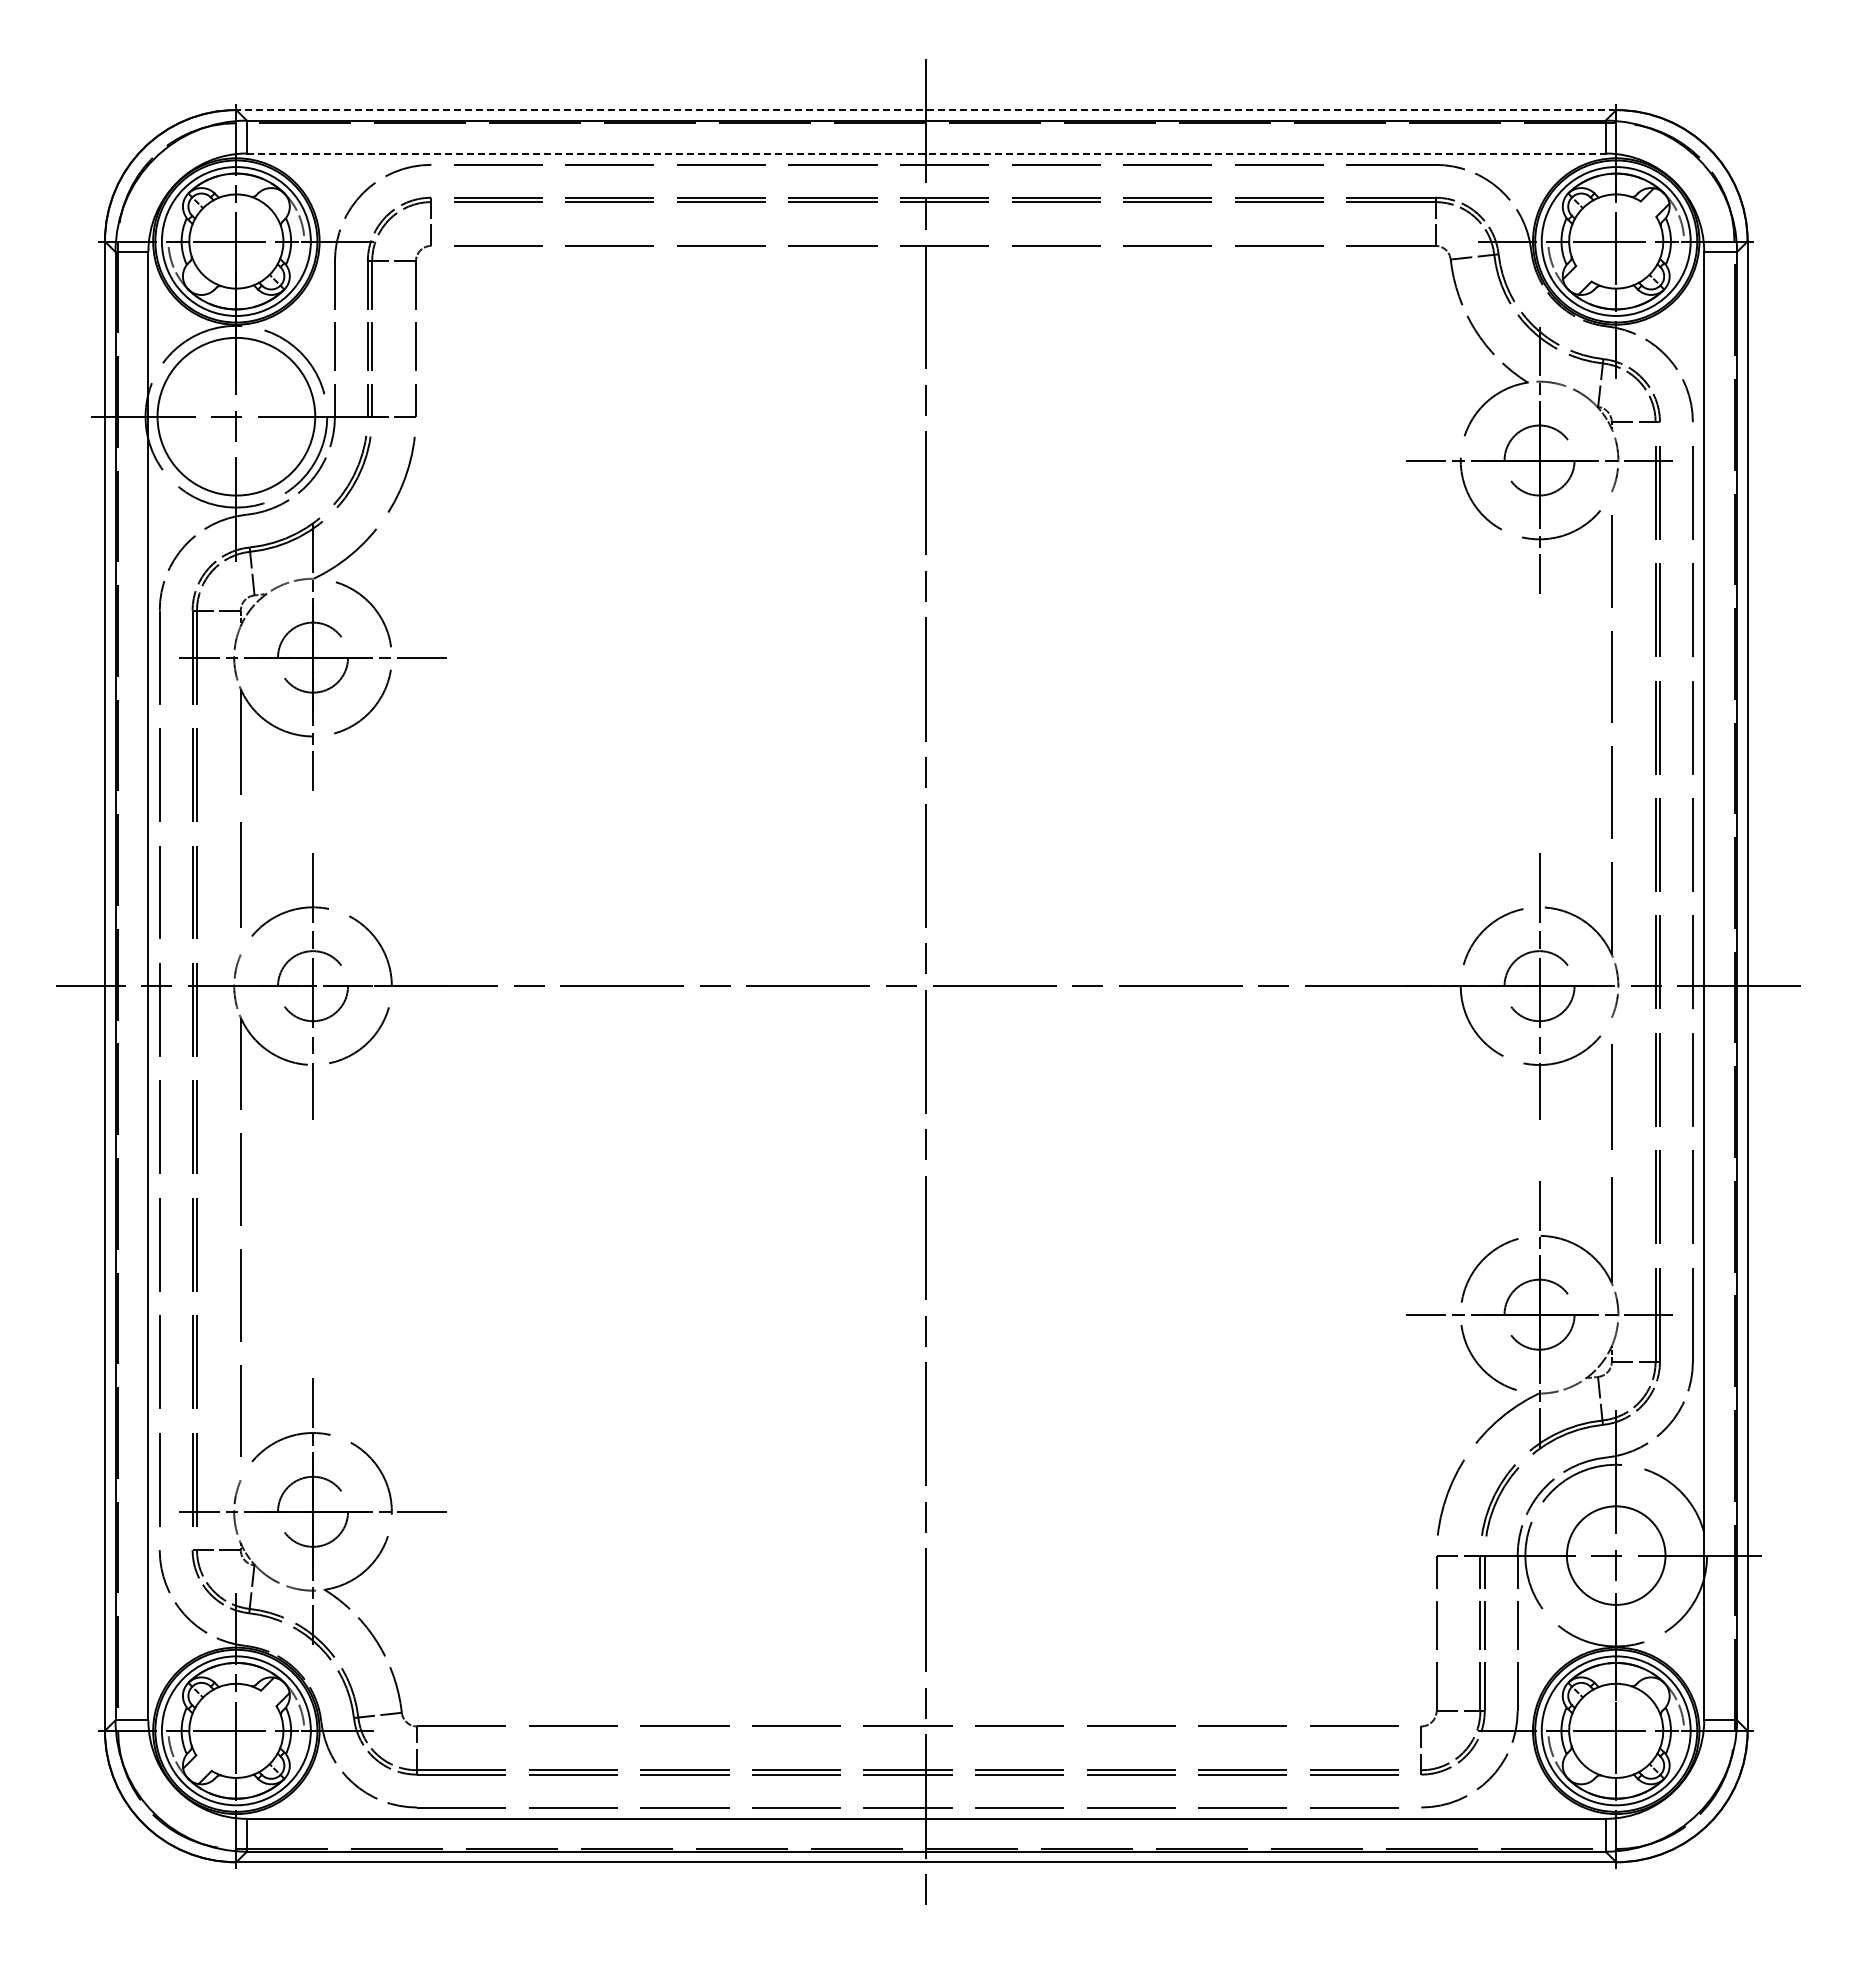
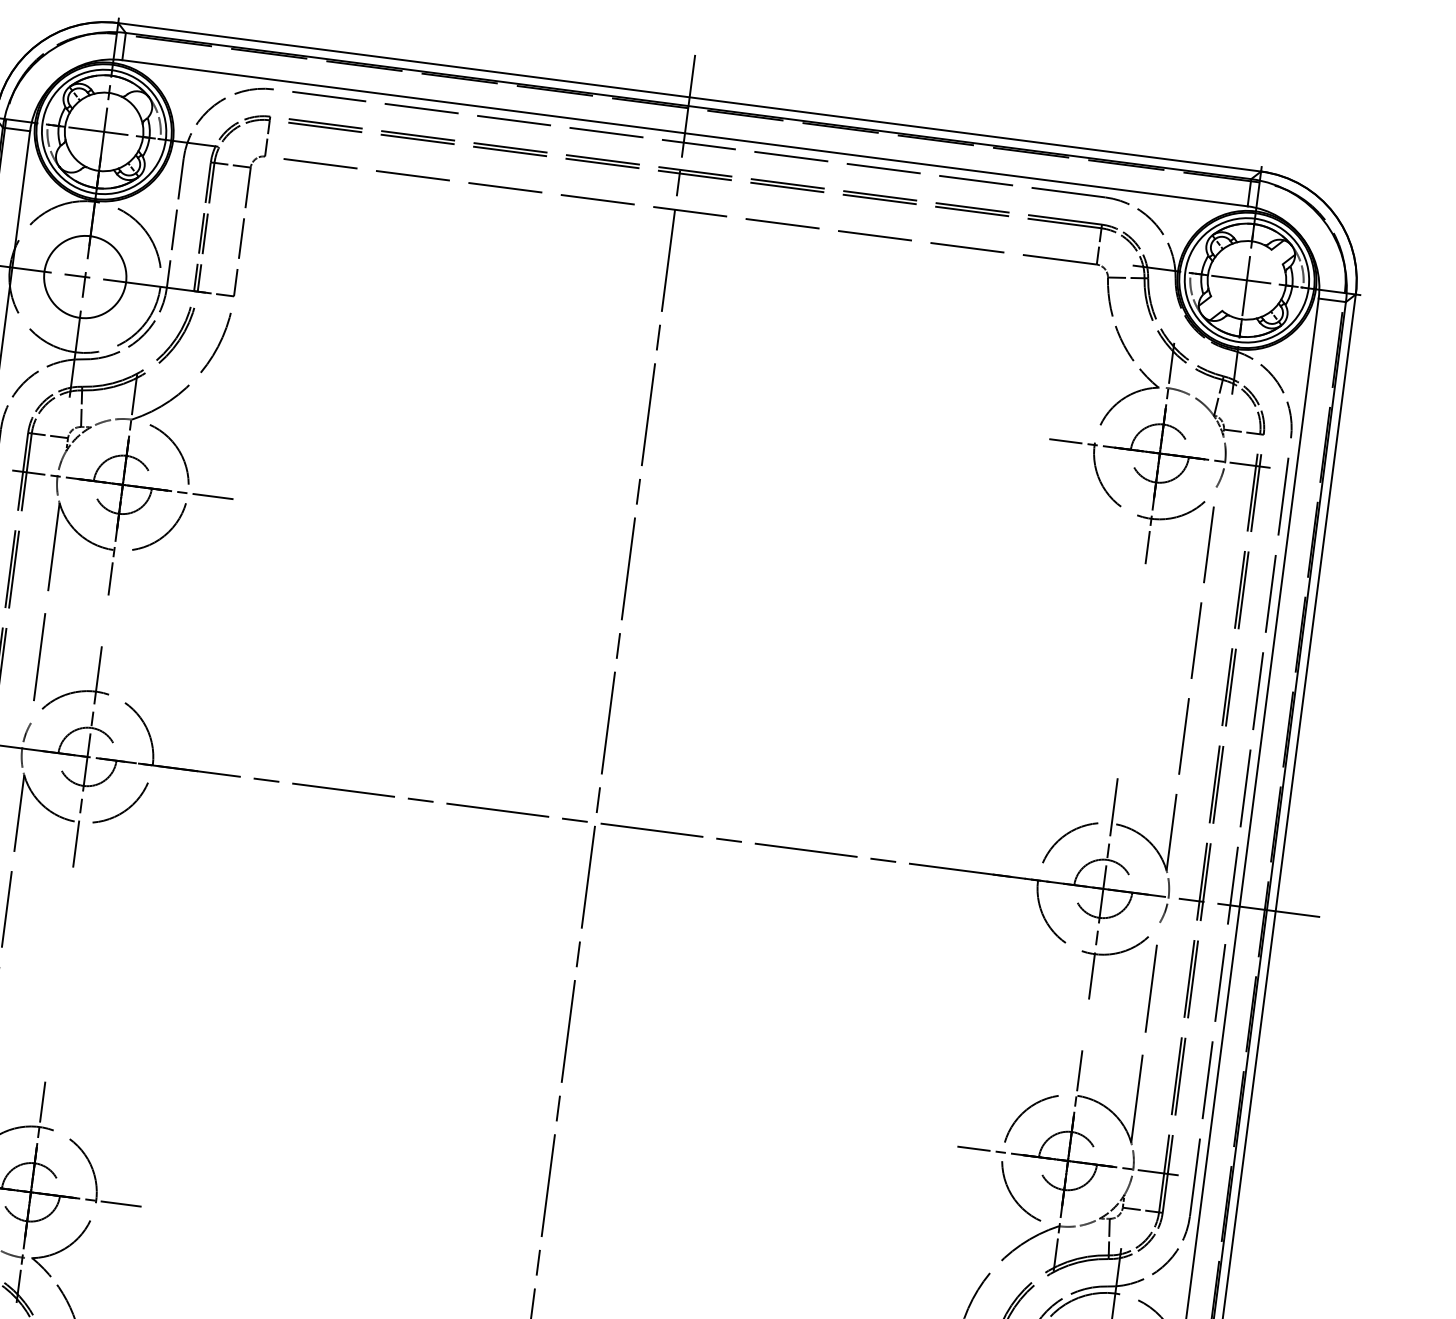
line: (926, 110) -> (689, 97), dashed -> solid
line: (926, 153) -> (685, 133), dashed -> solid
circle: (236, 416) -> (85, 276), size x0.62

